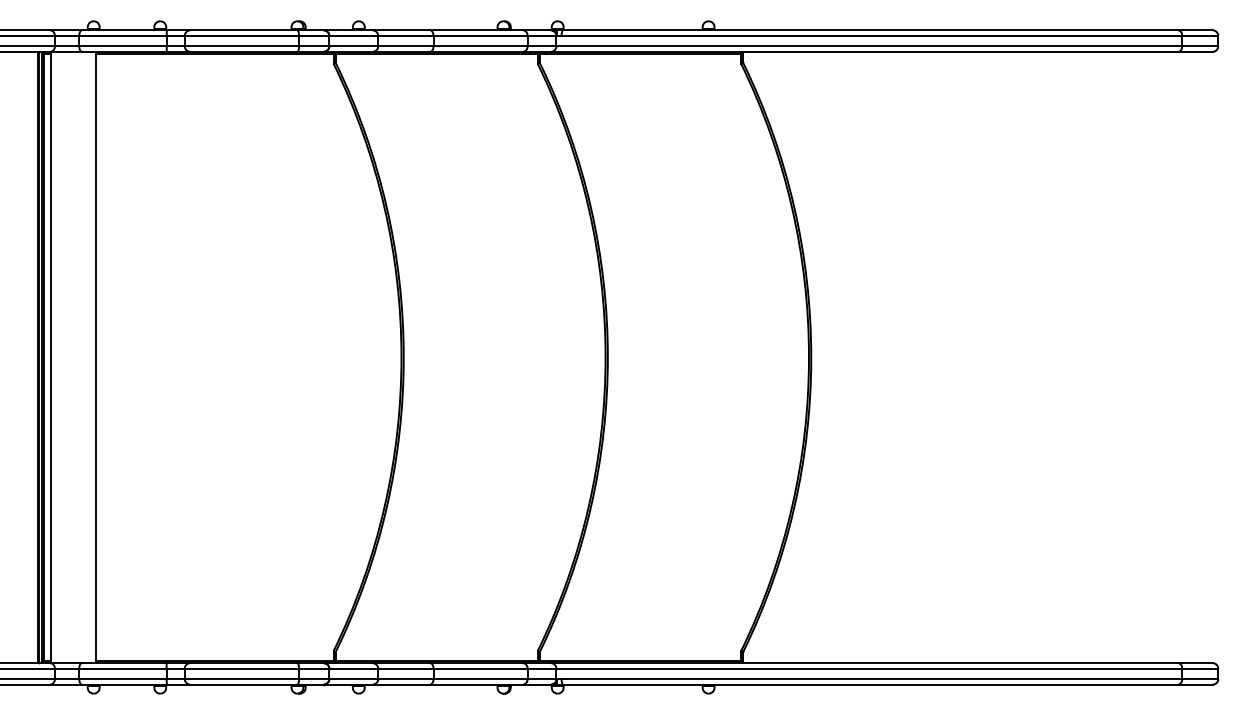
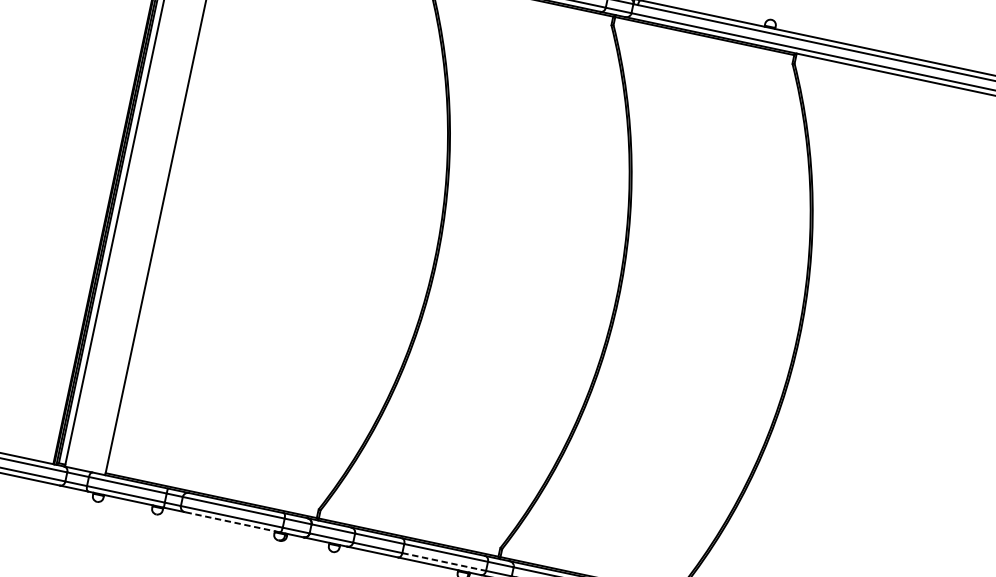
line: (481, 678) -> (445, 561), solid -> dashed
line: (243, 684) -> (232, 522), solid -> dashed

